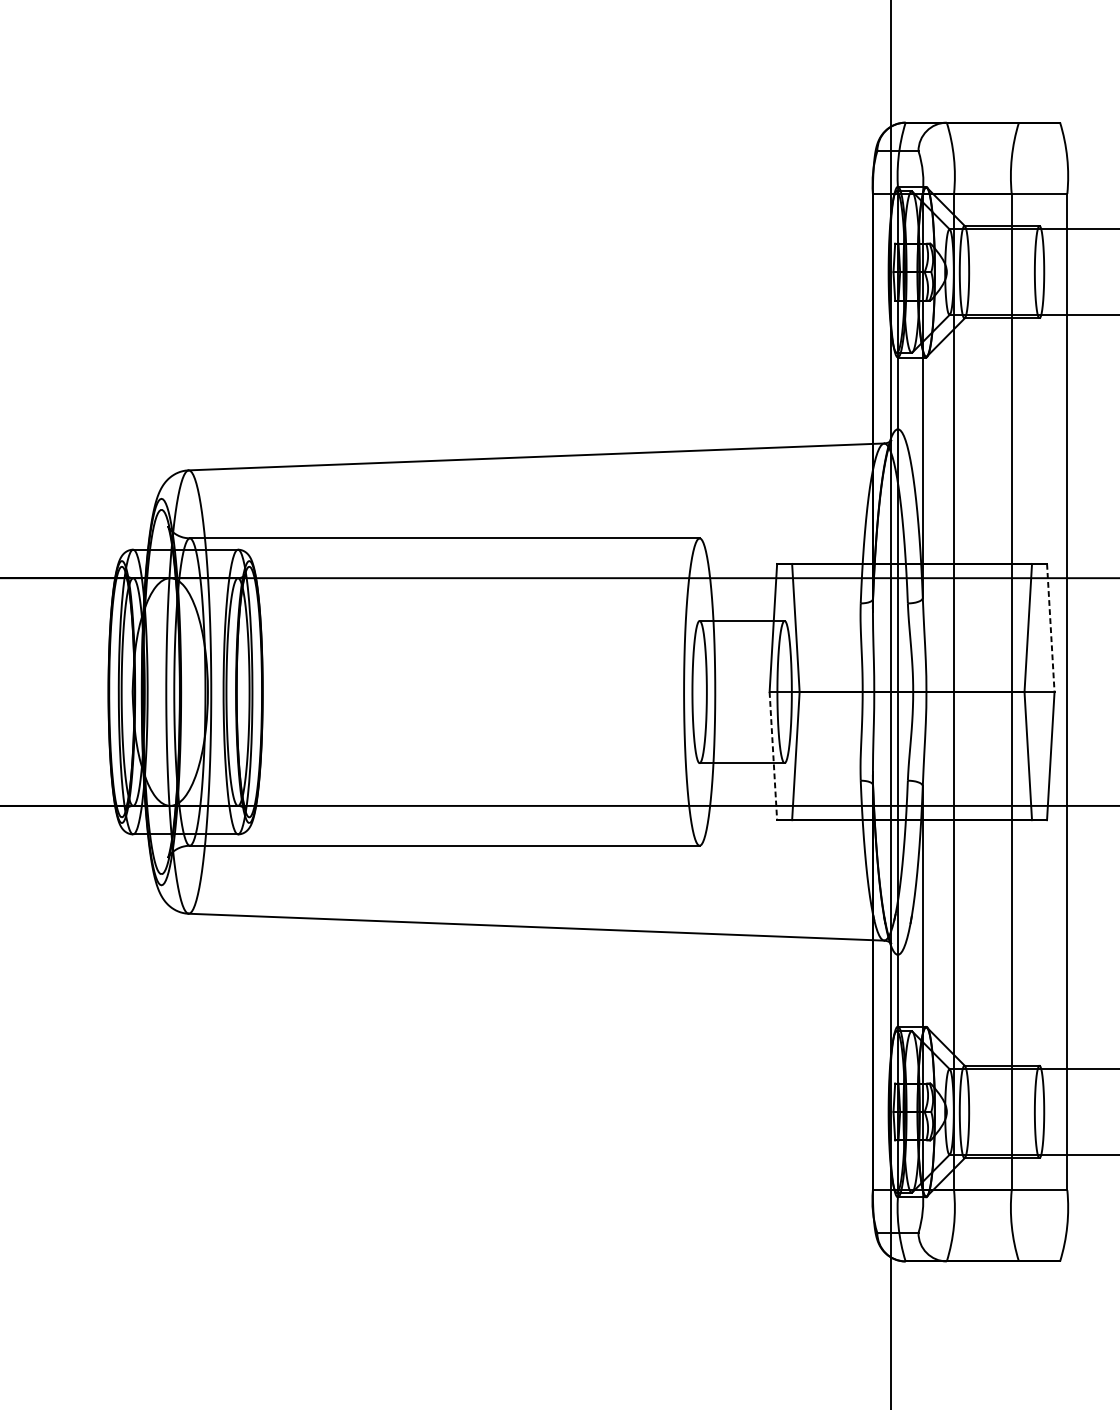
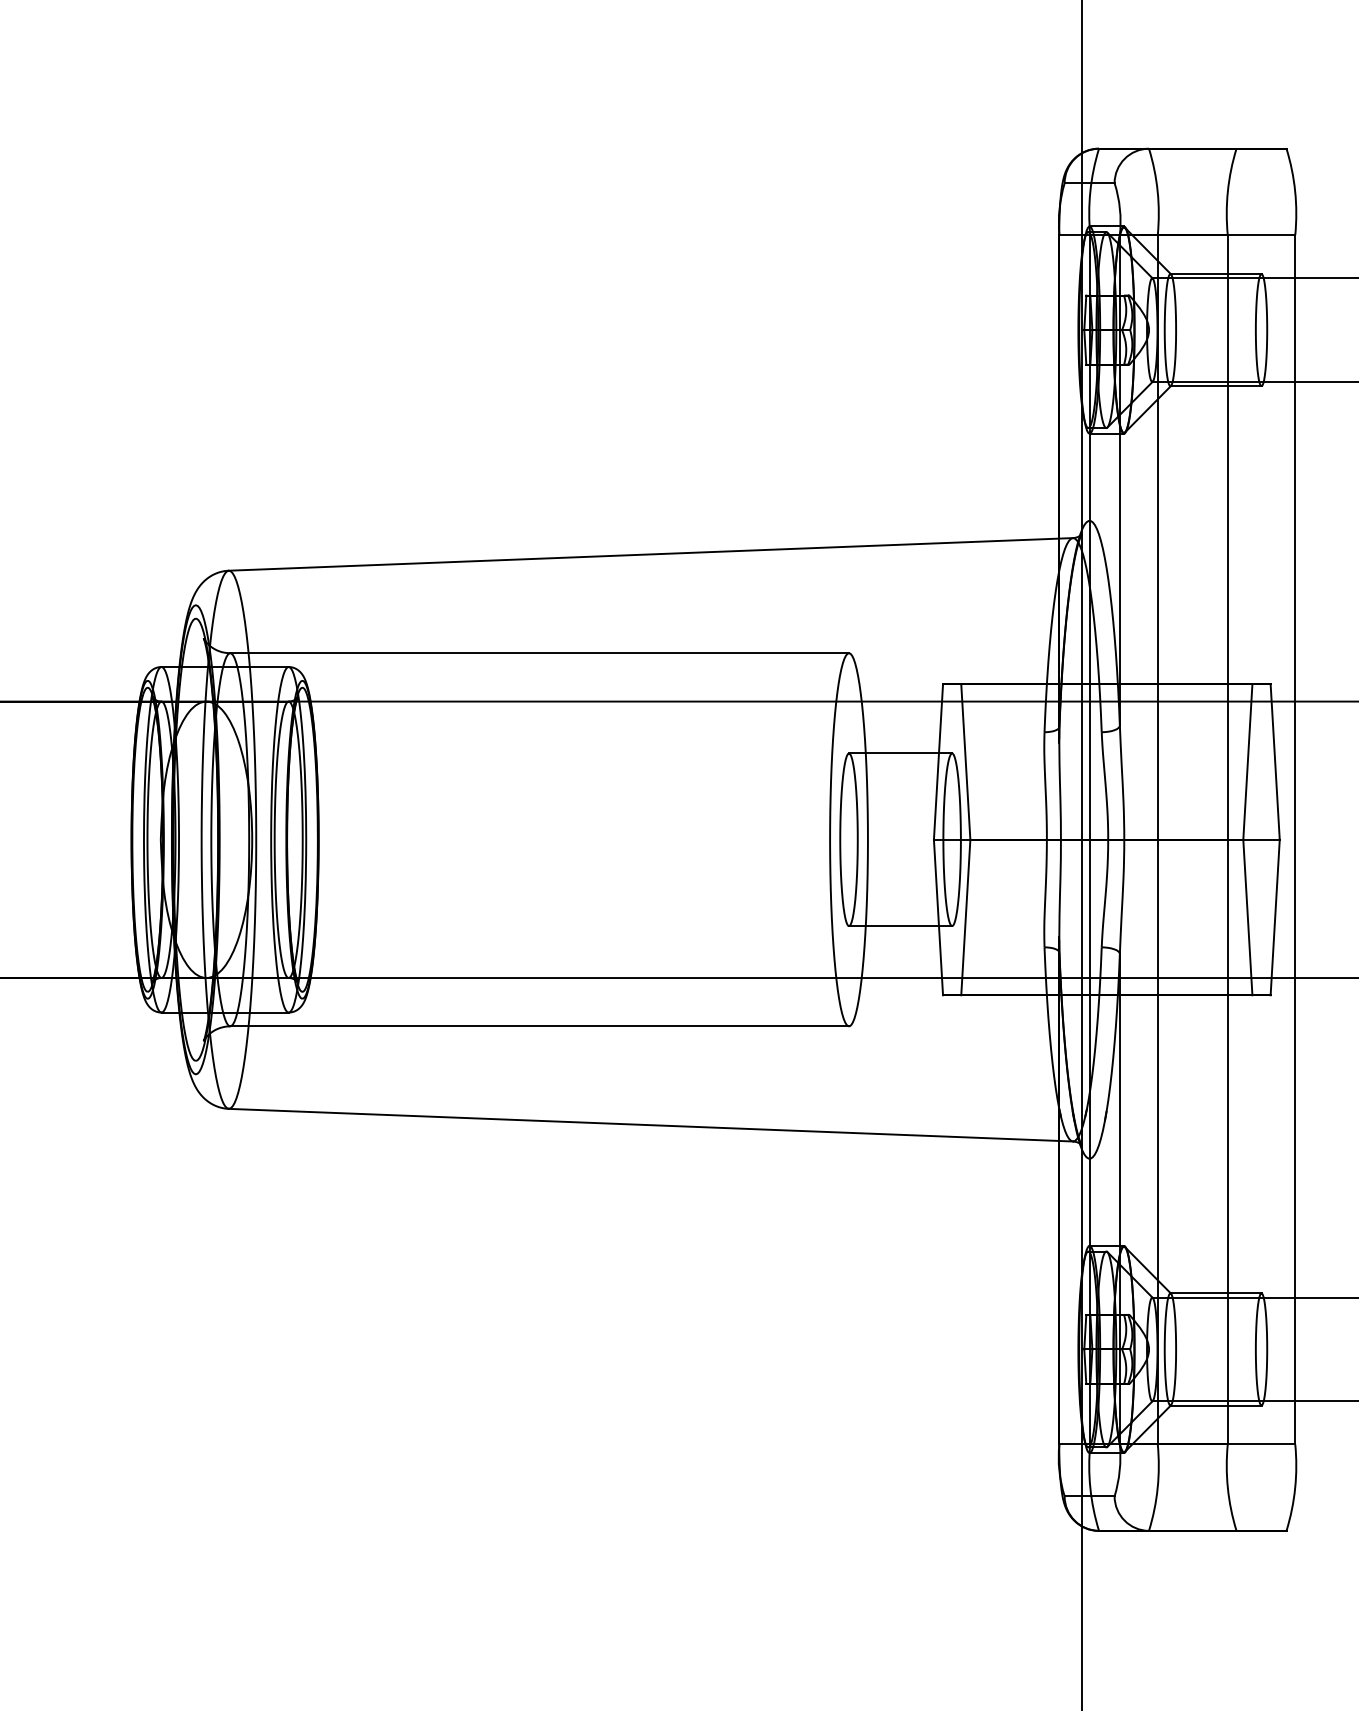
line: (1051, 628) -> (1275, 762), dashed -> solid
line: (773, 756) -> (938, 917), dashed -> solid

